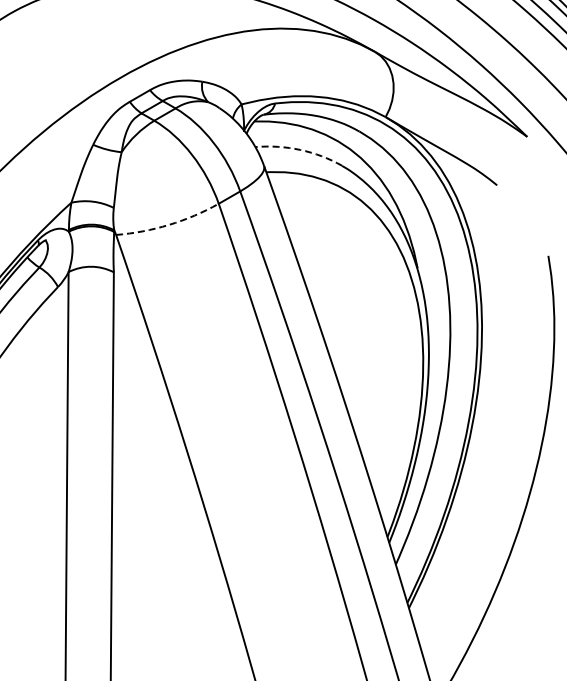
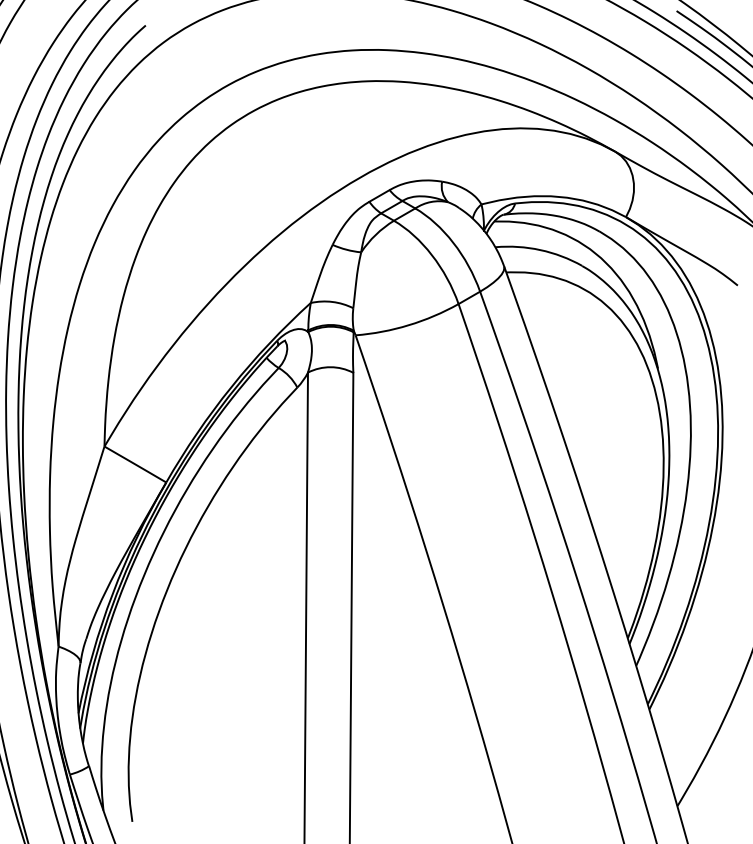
arc: (300, 150) -> (540, 250), dashed -> solid
arc: (168, 225) -> (408, 325), dashed -> solid

